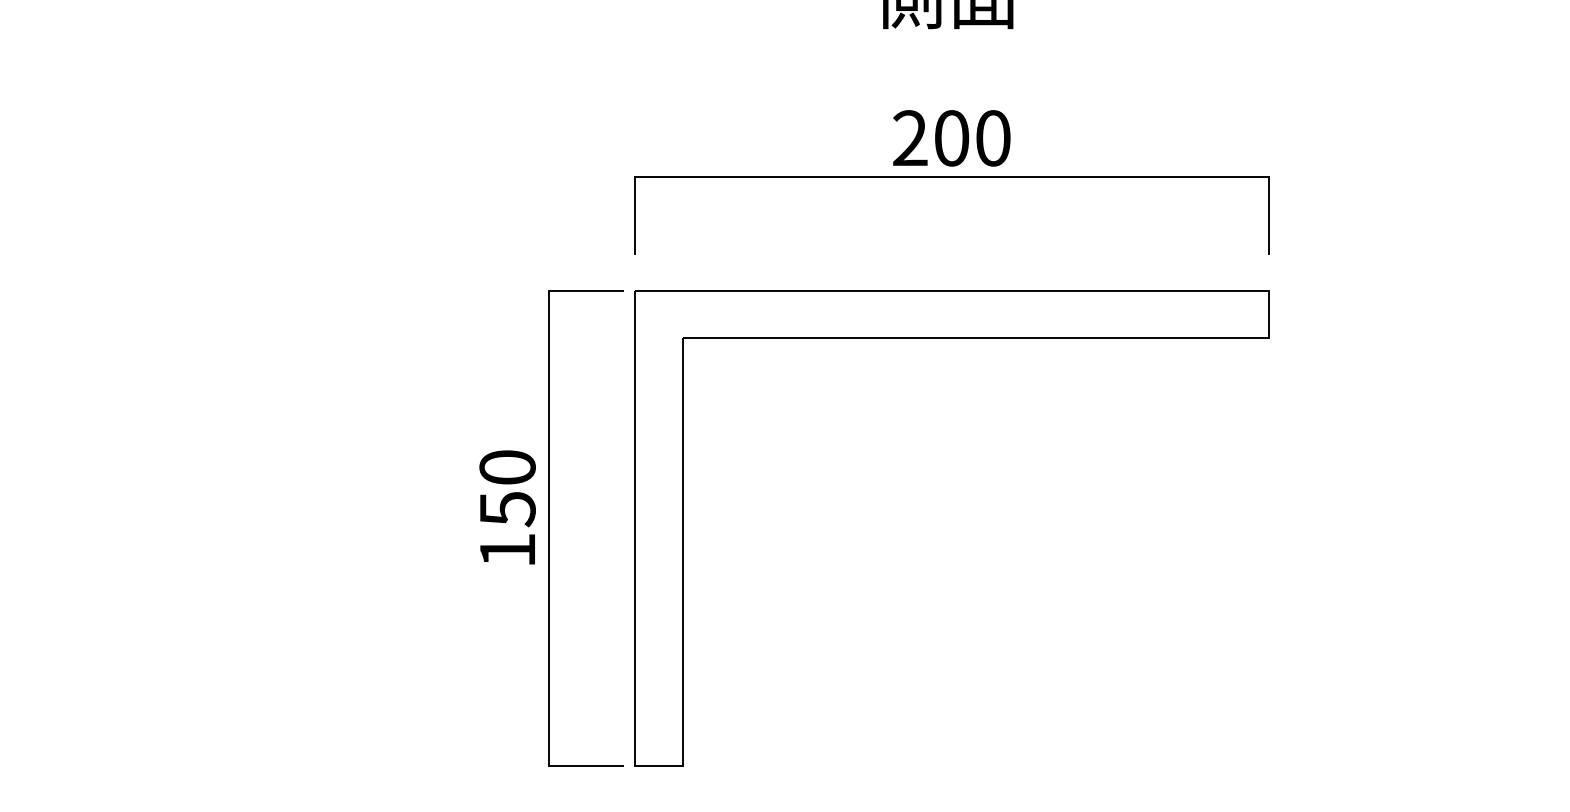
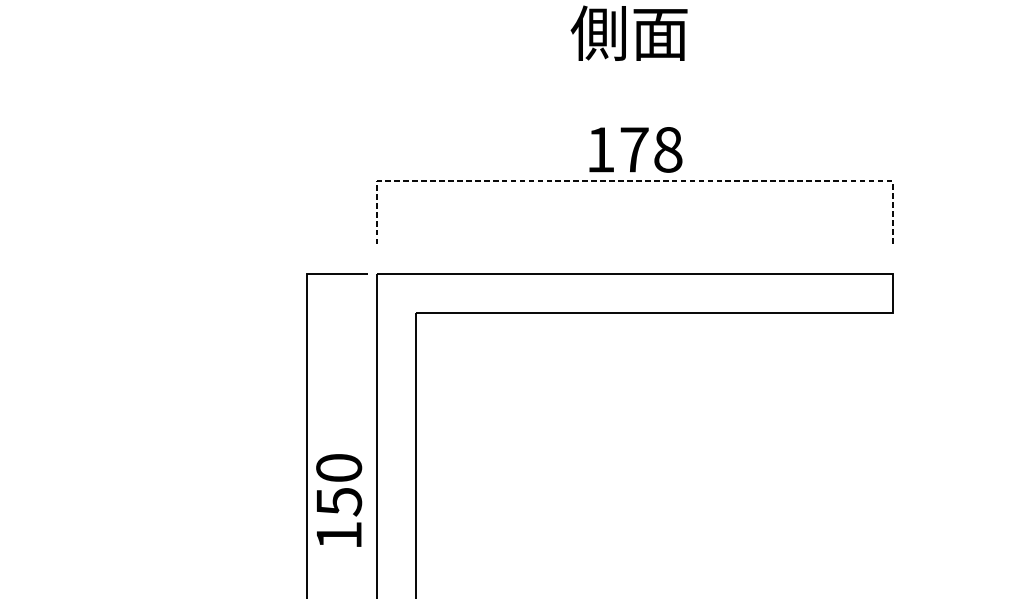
text: (951, 138) -> (634, 149), 200 -> 178
line: (952, 177) -> (635, 181), solid -> dashed
text: (507, 507) -> (338, 500), moved

